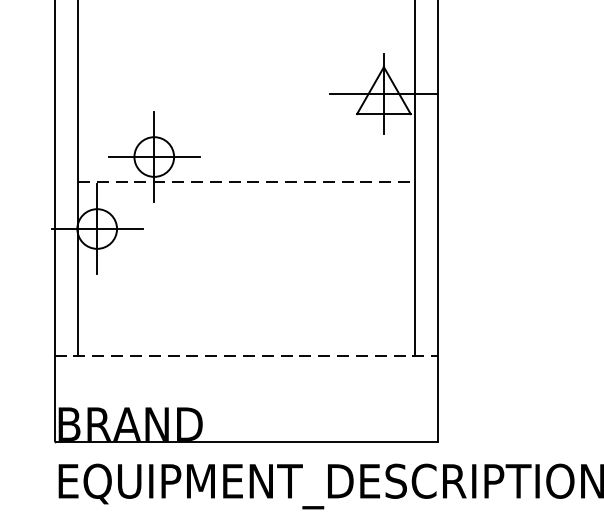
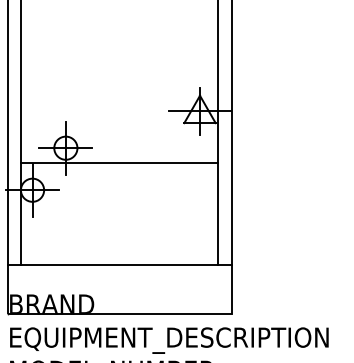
line: (247, 181) -> (120, 162), dashed -> solid
line: (246, 356) -> (119, 264), dashed -> solid

